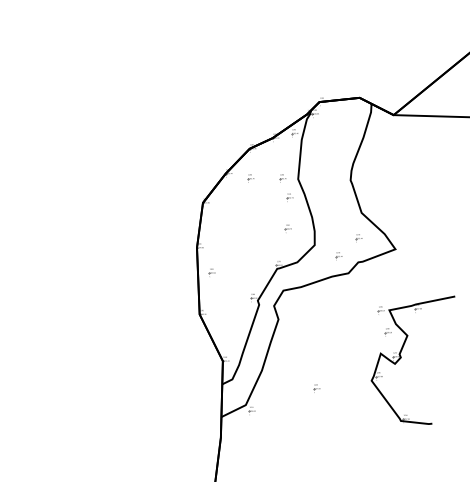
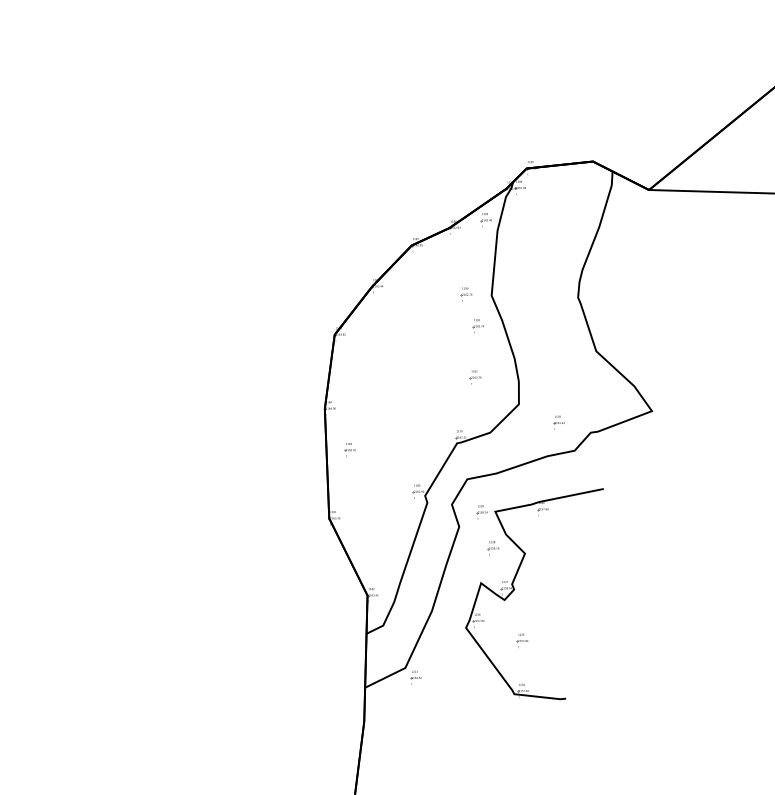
part: (250, 178) -> (413, 294), removed
part: (358, 238) -> (591, 393), removed
part: (401, 358) -> (515, 591), moved

